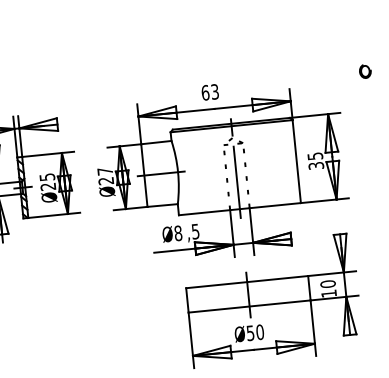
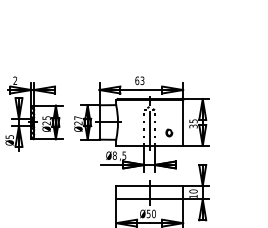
part: (365, 70) -> (169, 132), moved

